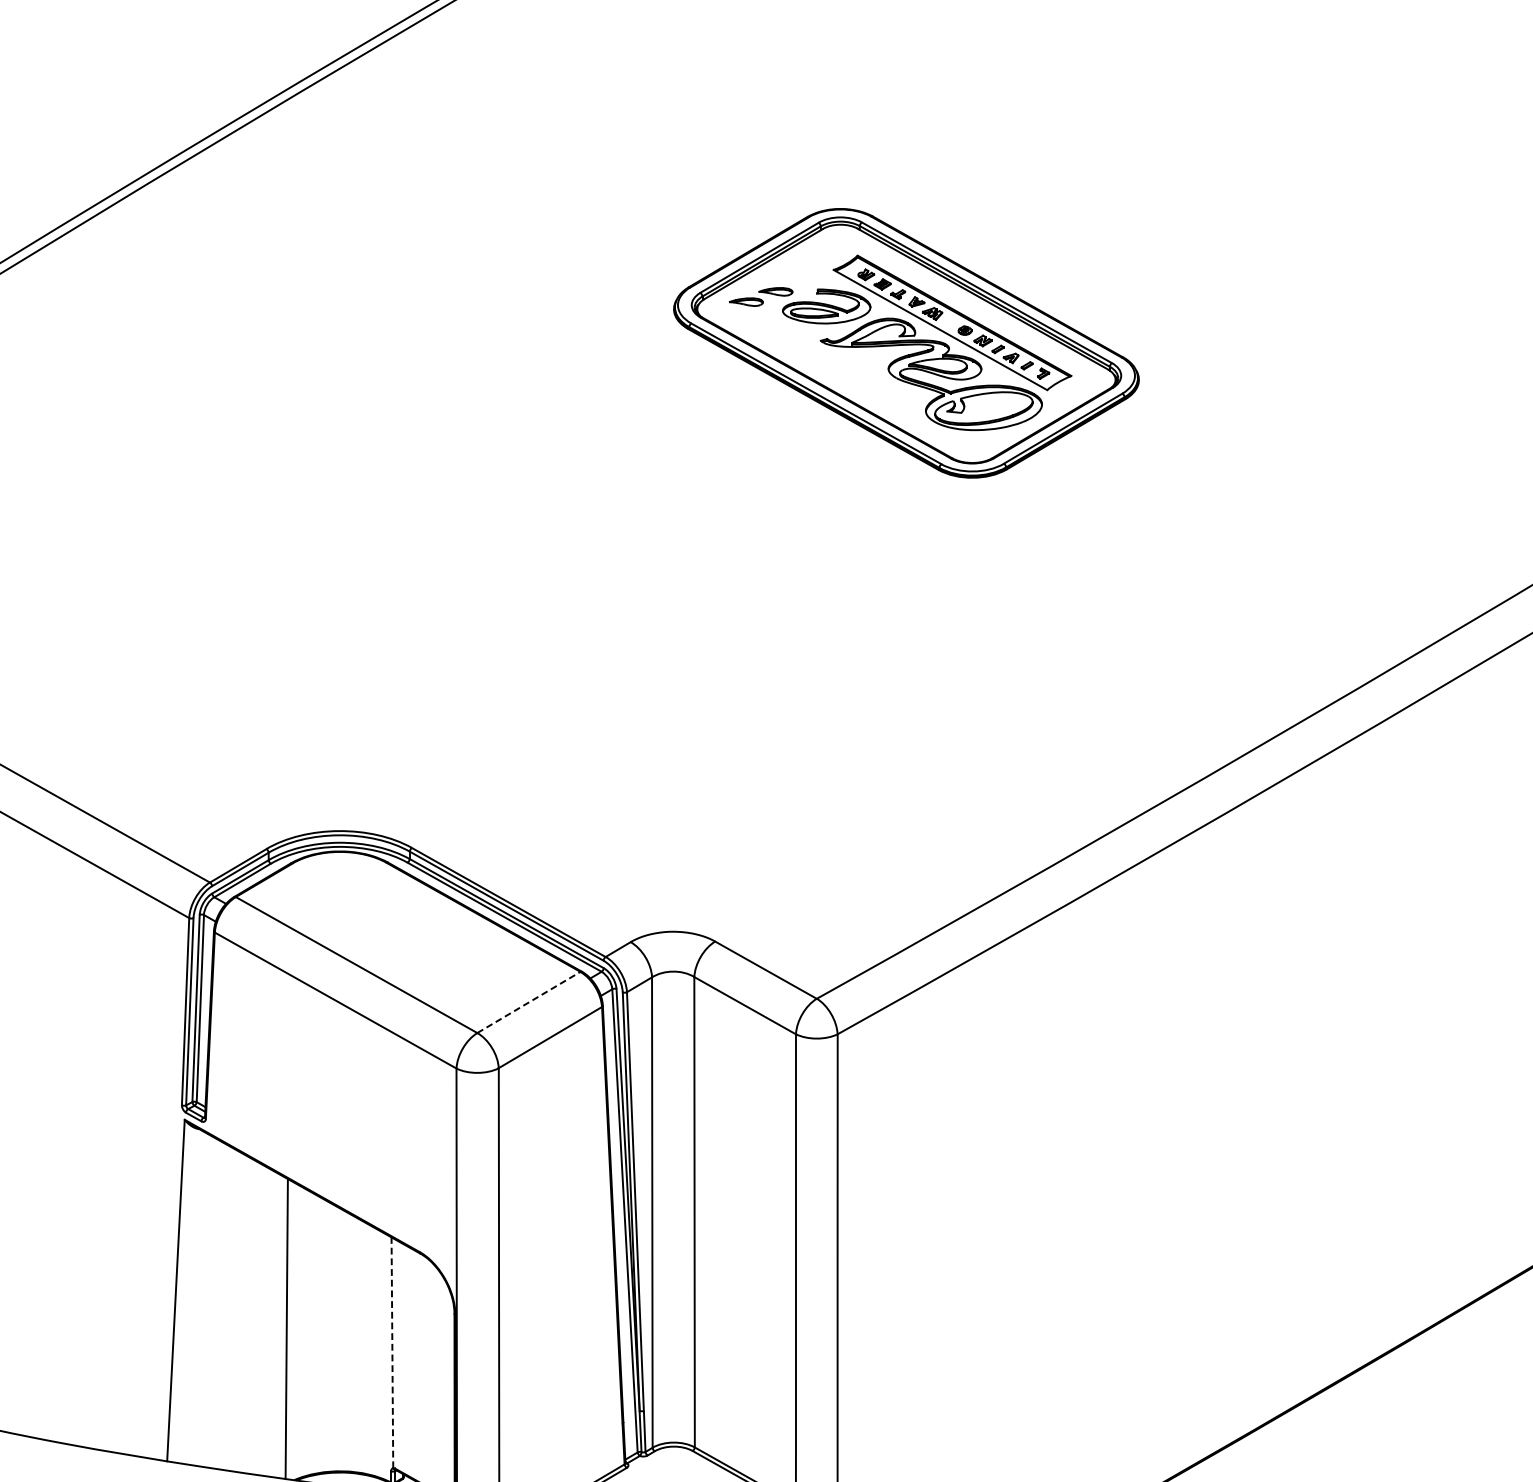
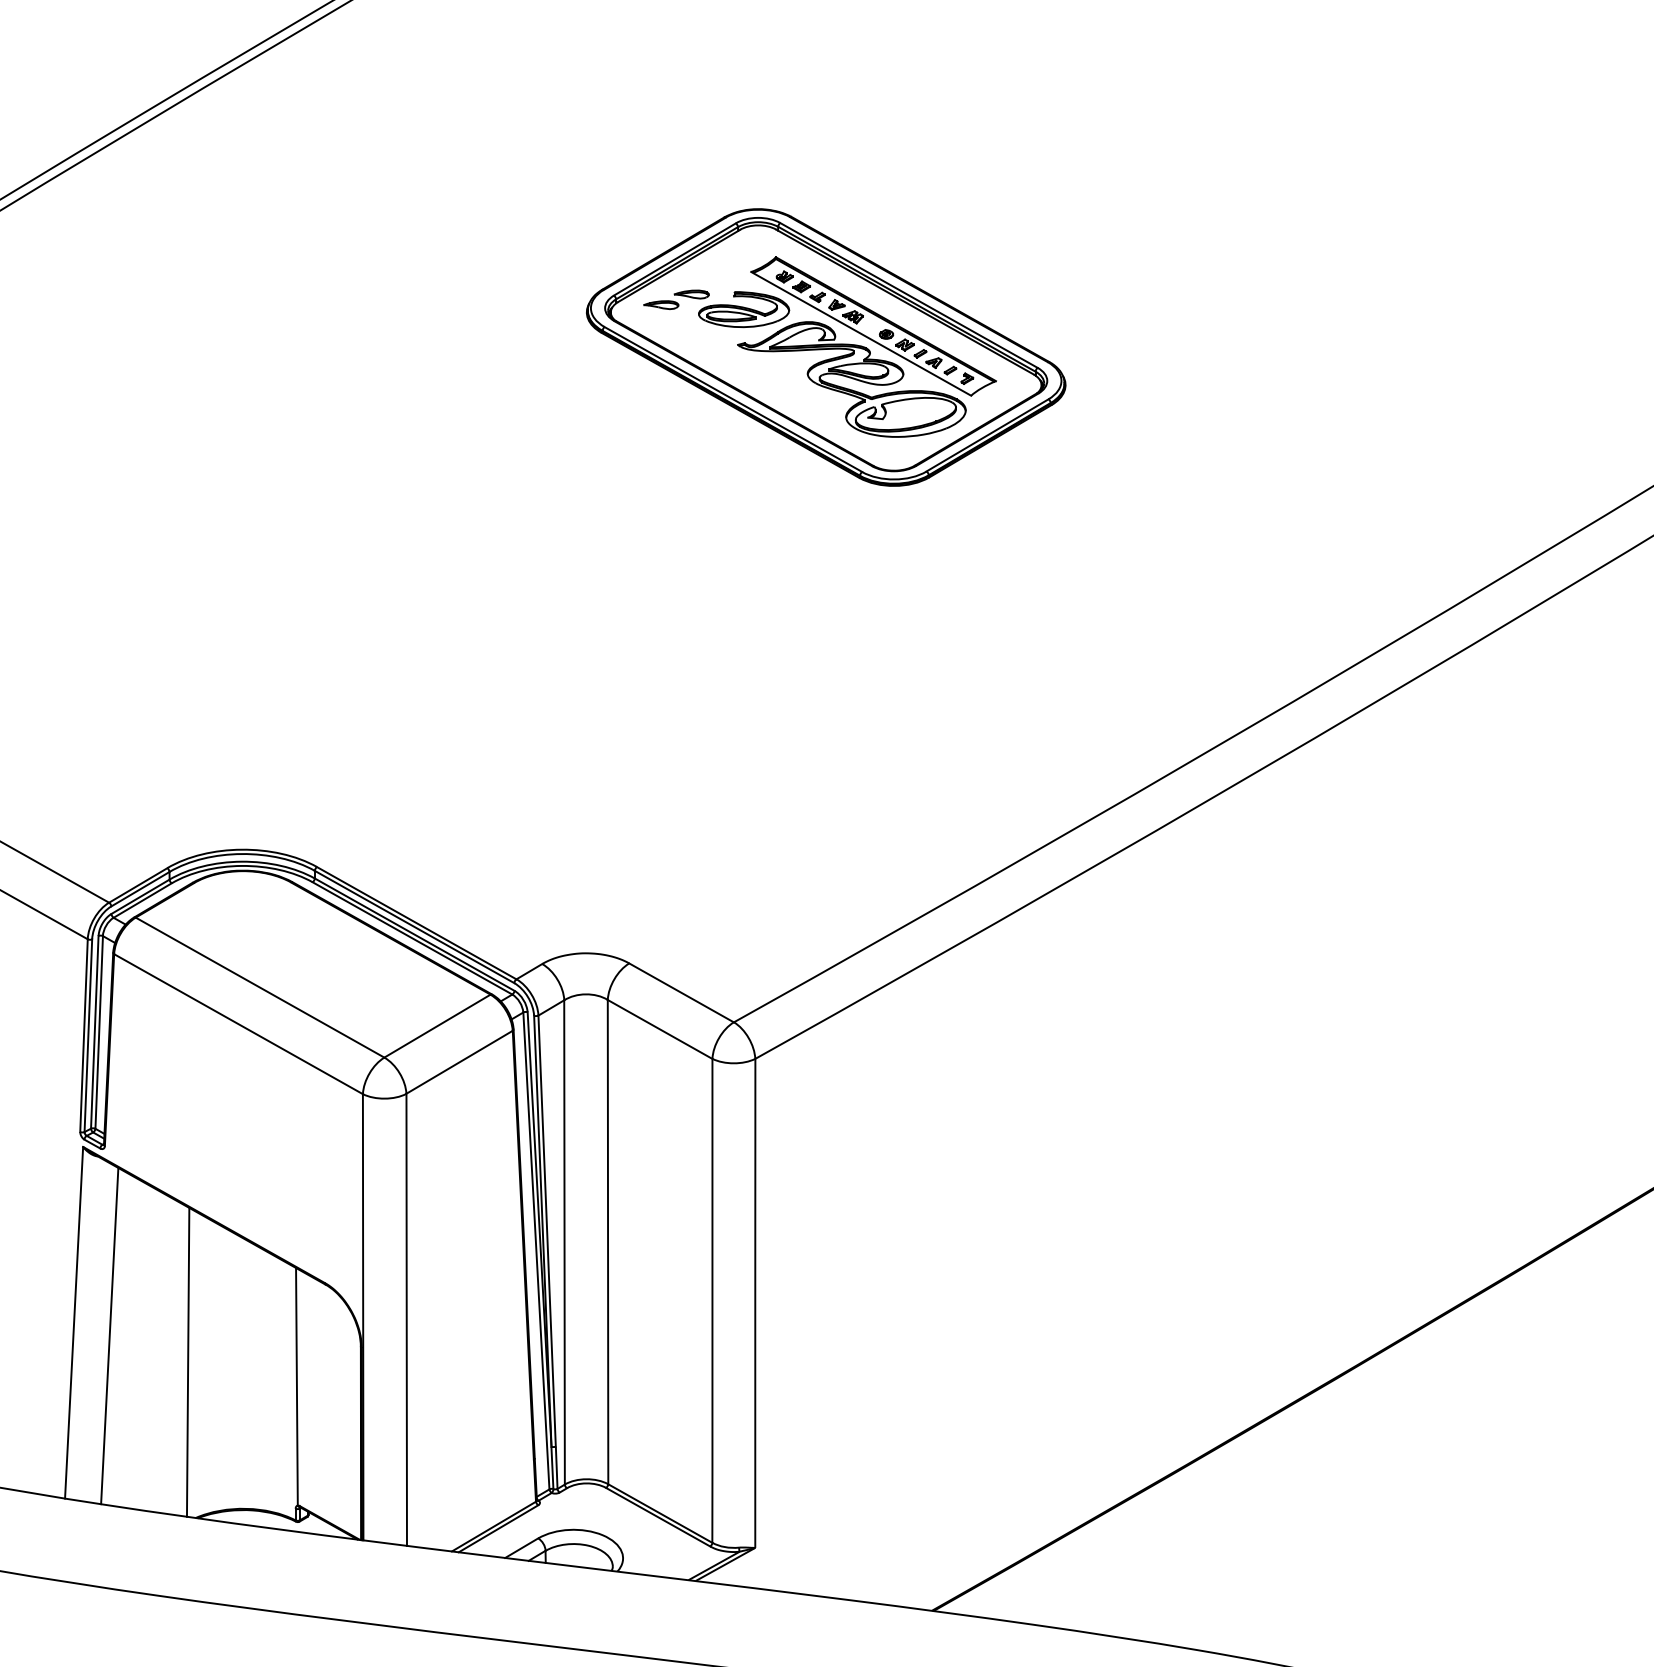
line: (528, 1002) -> (437, 1026), dashed -> solid
line: (210, 1303) -> (109, 1336), added
line: (391, 1352) -> (296, 1386), dashed -> solid

